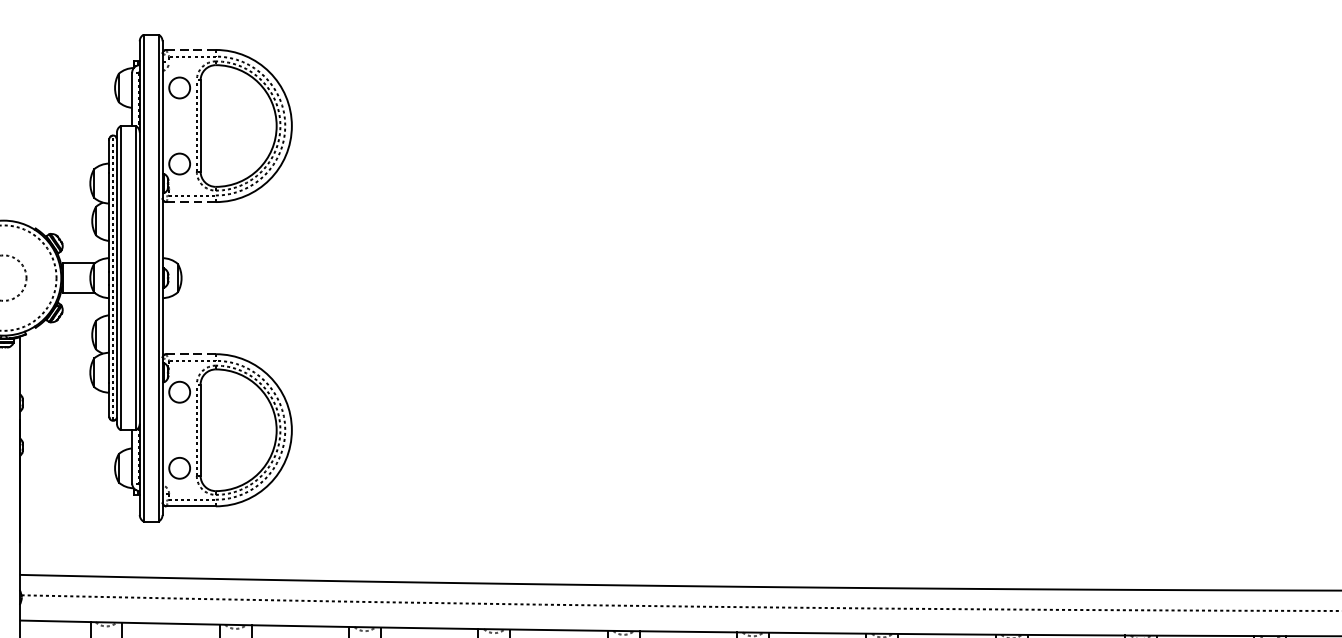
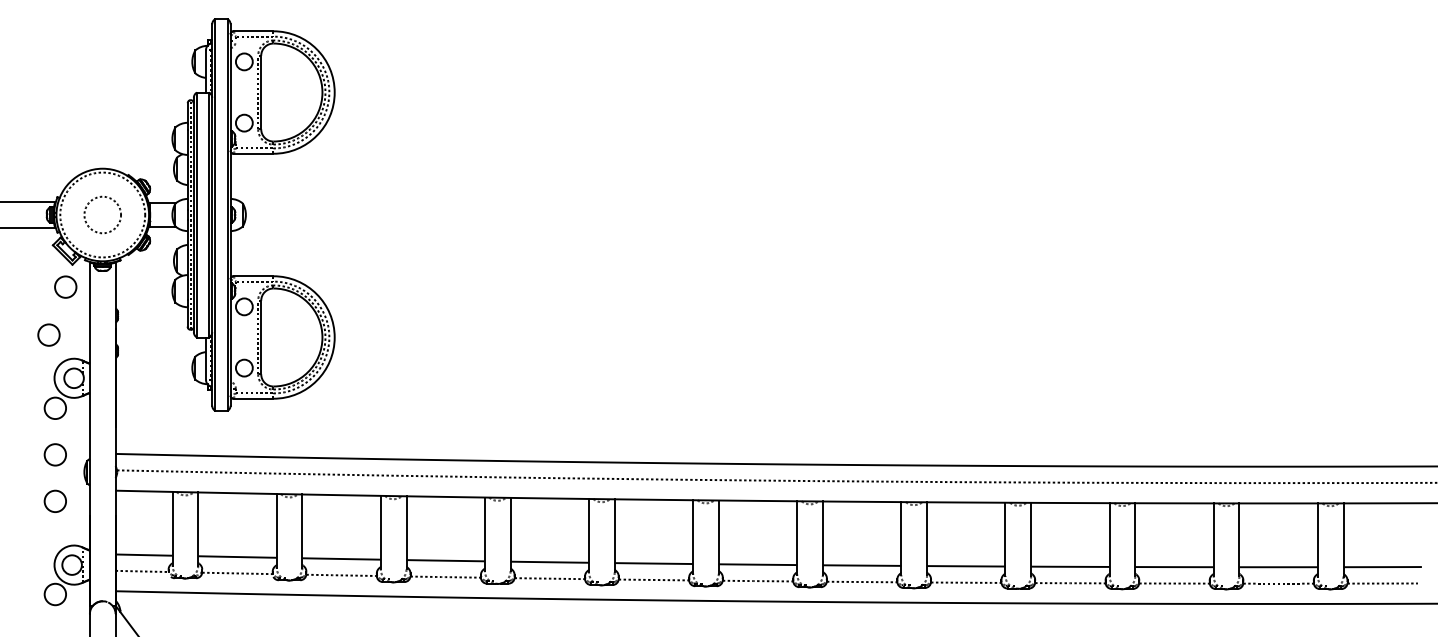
line: (191, 50) -> (253, 31), dashed -> solid
line: (191, 201) -> (253, 153), dashed -> solid
line: (191, 354) -> (253, 276), dashed -> solid

